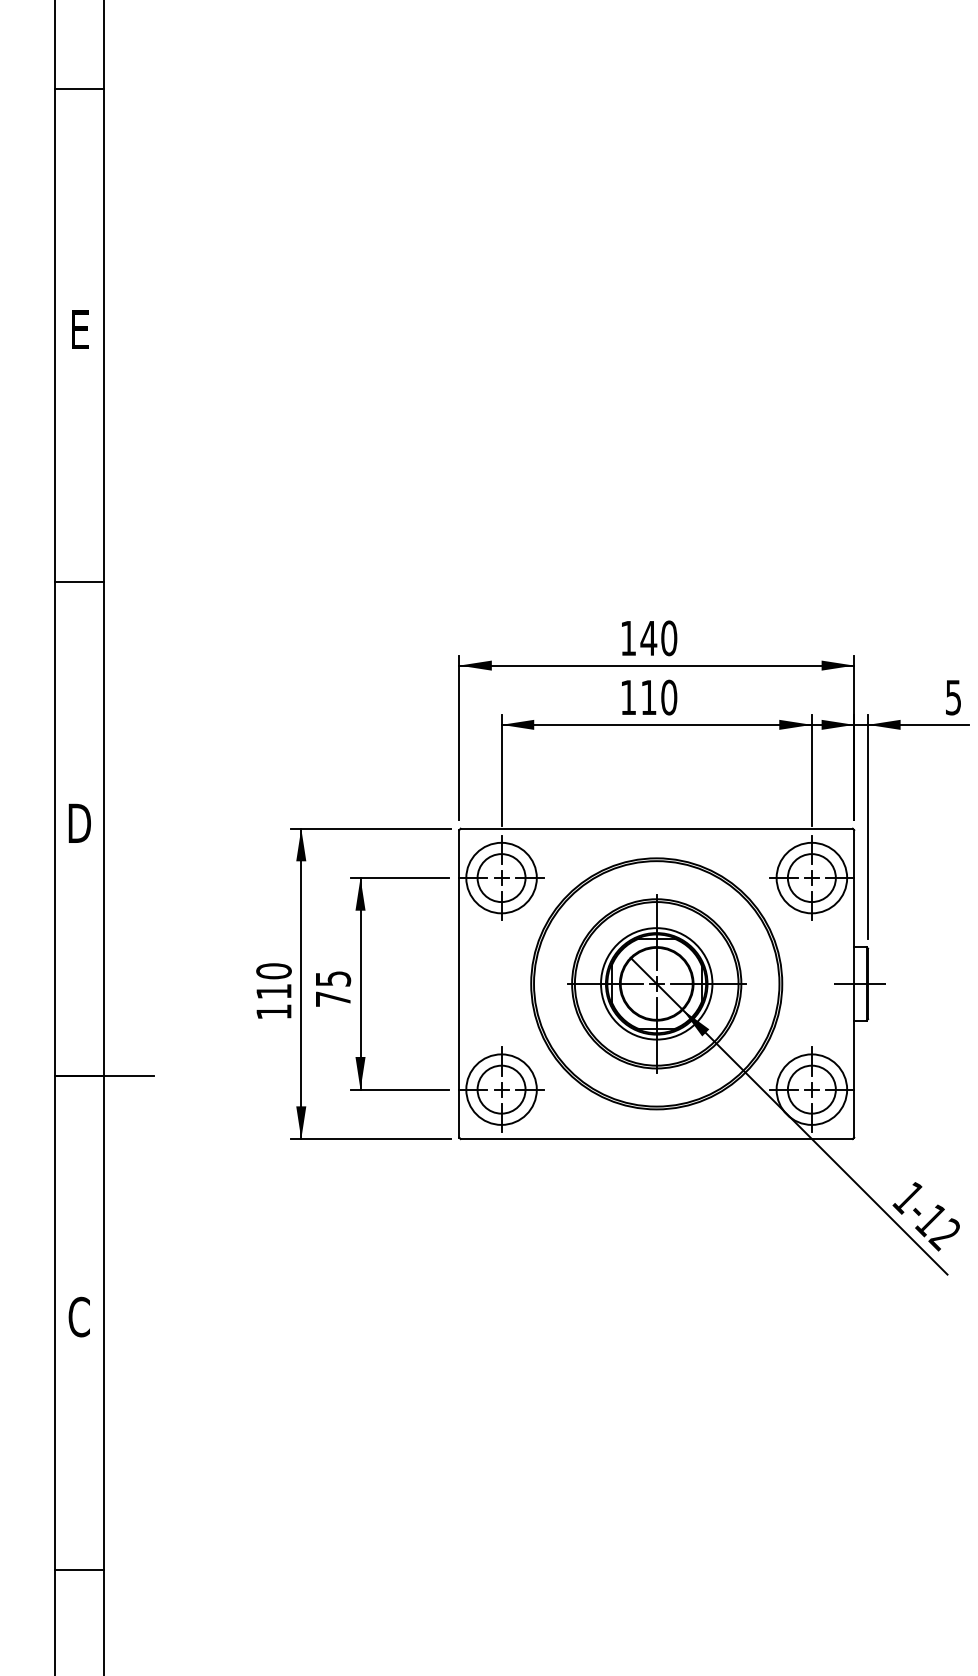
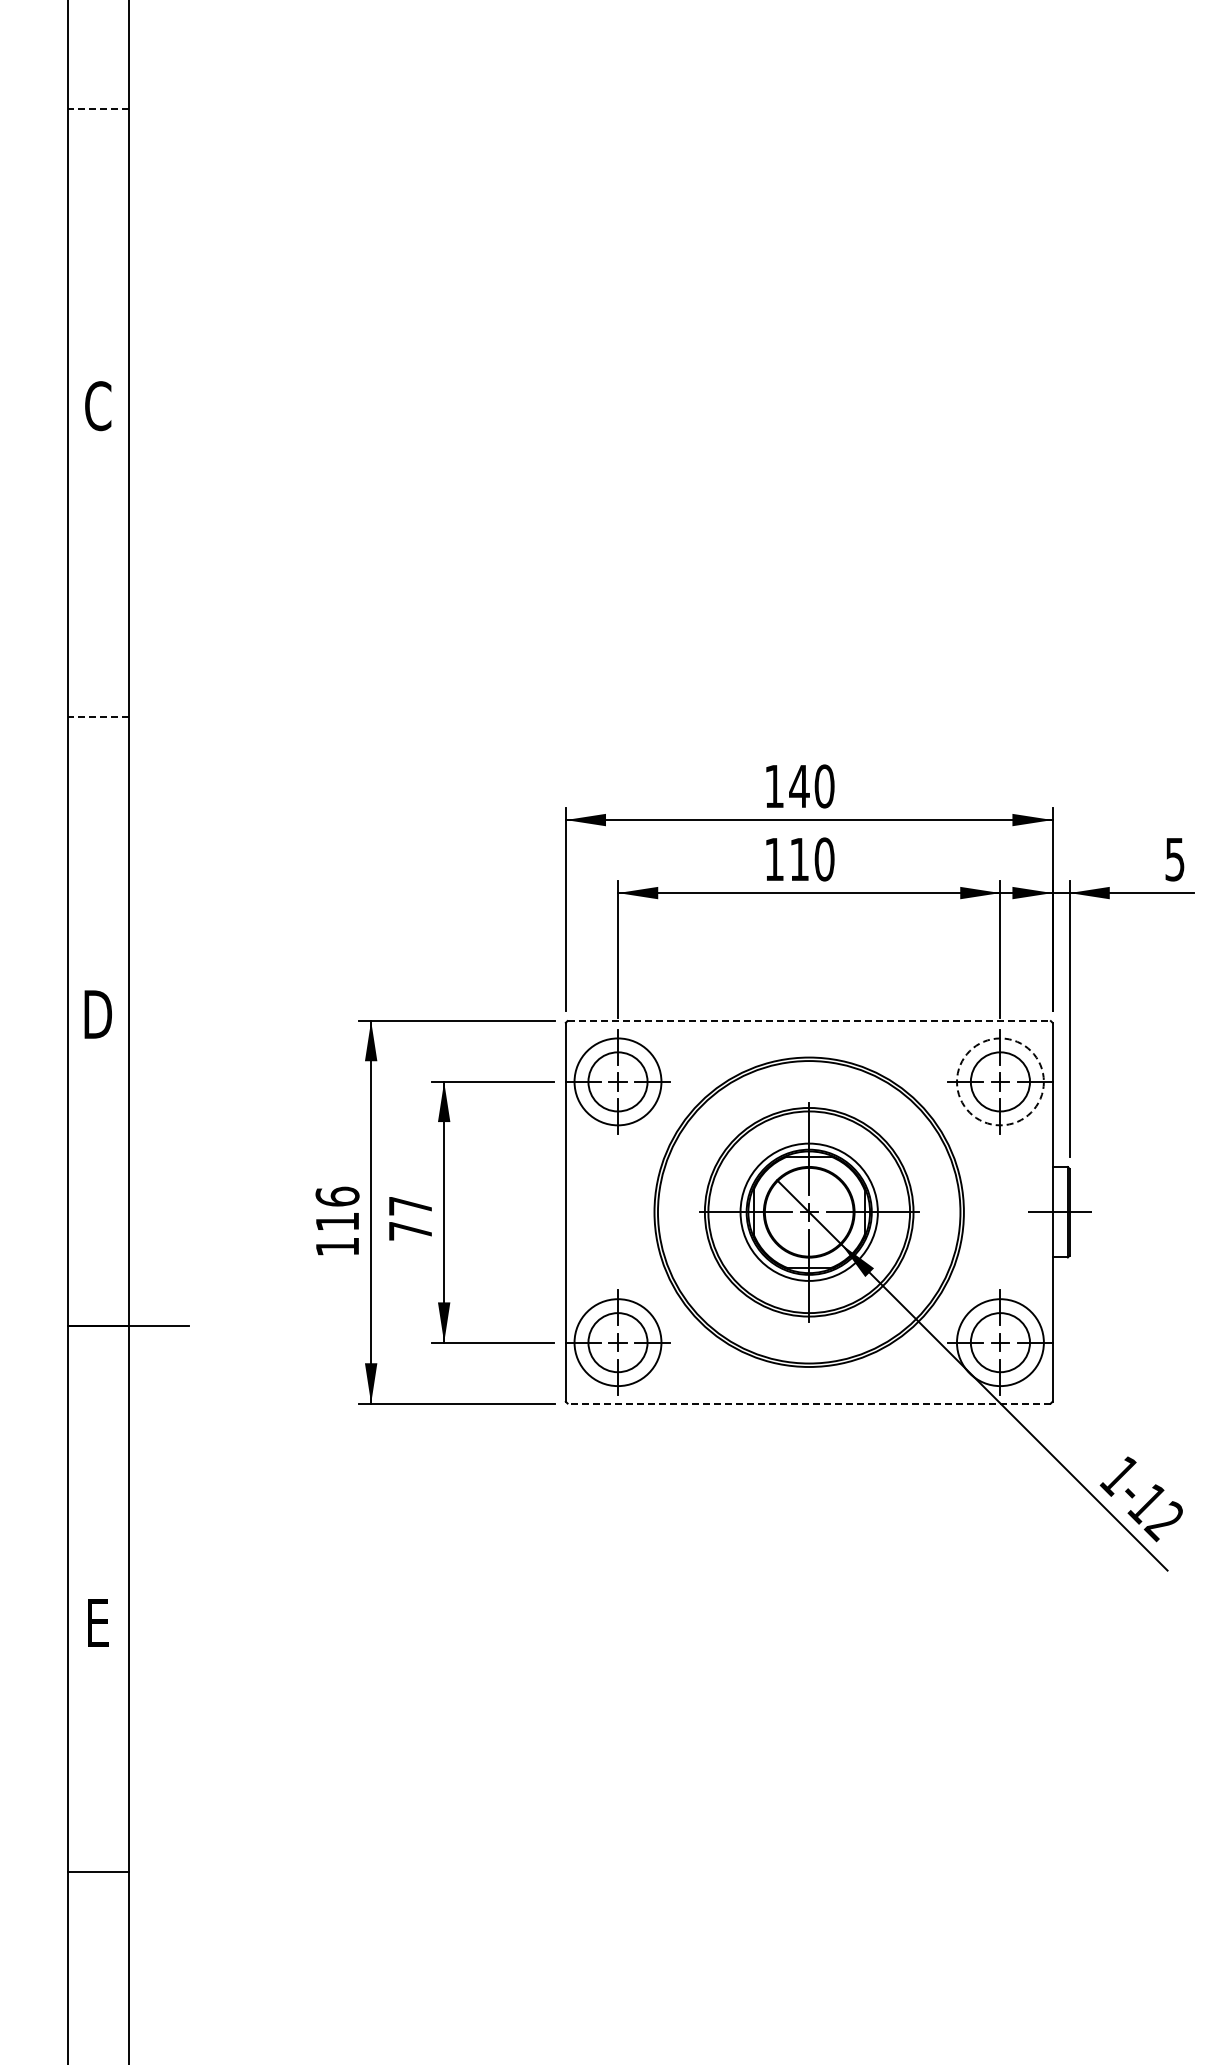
line: (79, 88) -> (97, 108), solid -> dashed
text: (80, 330) -> (98, 406), E -> C
line: (79, 582) -> (97, 717), solid -> dashed
line: (656, 829) -> (809, 1021), solid -> dashed
circle: (811, 877) -> (999, 1081), solid -> dashed
text: (273, 971) -> (337, 1196), 110 -> 116
text: (333, 979) -> (410, 1206), 75 -> 77
line: (656, 1139) -> (809, 1403), solid -> dashed
text: (79, 1316) -> (97, 1622), C -> E
line: (79, 1569) -> (97, 1872), moved

